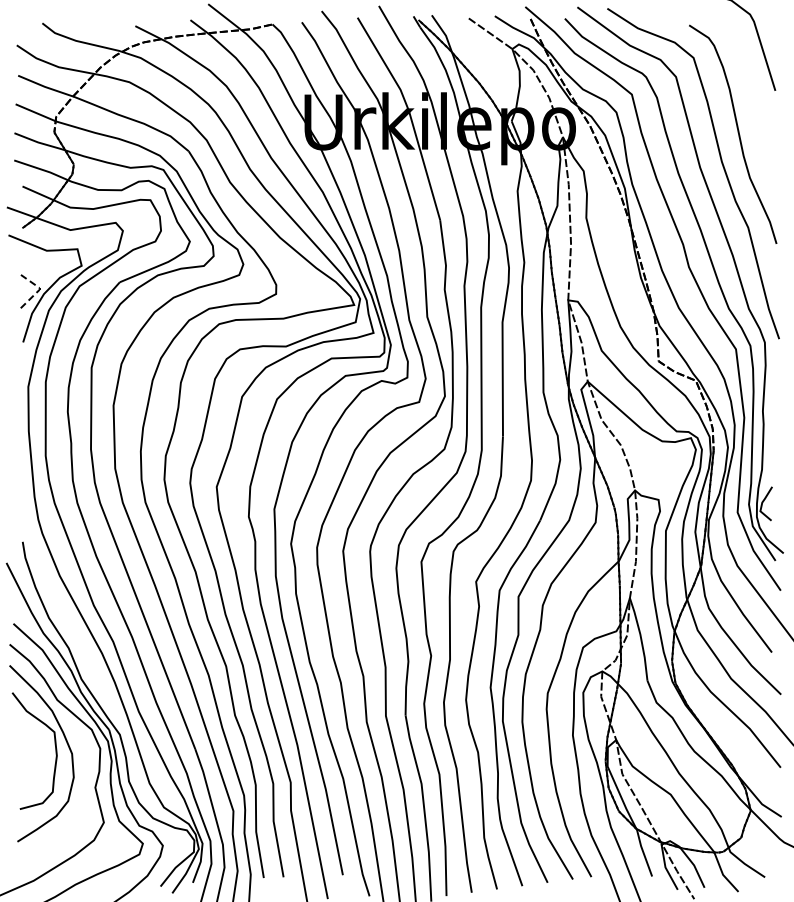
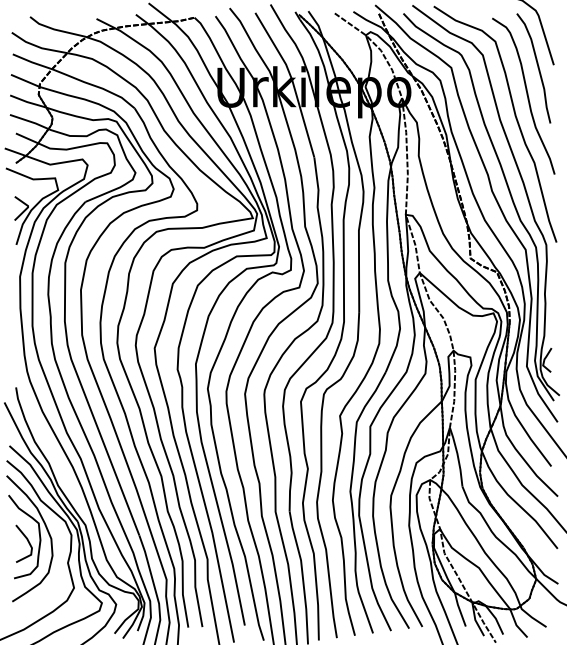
curve: (752, 92) -> (537, 66), added
line: (39, 289) -> (28, 207), dashed -> solid
line: (39, 758) -> (28, 542), added

